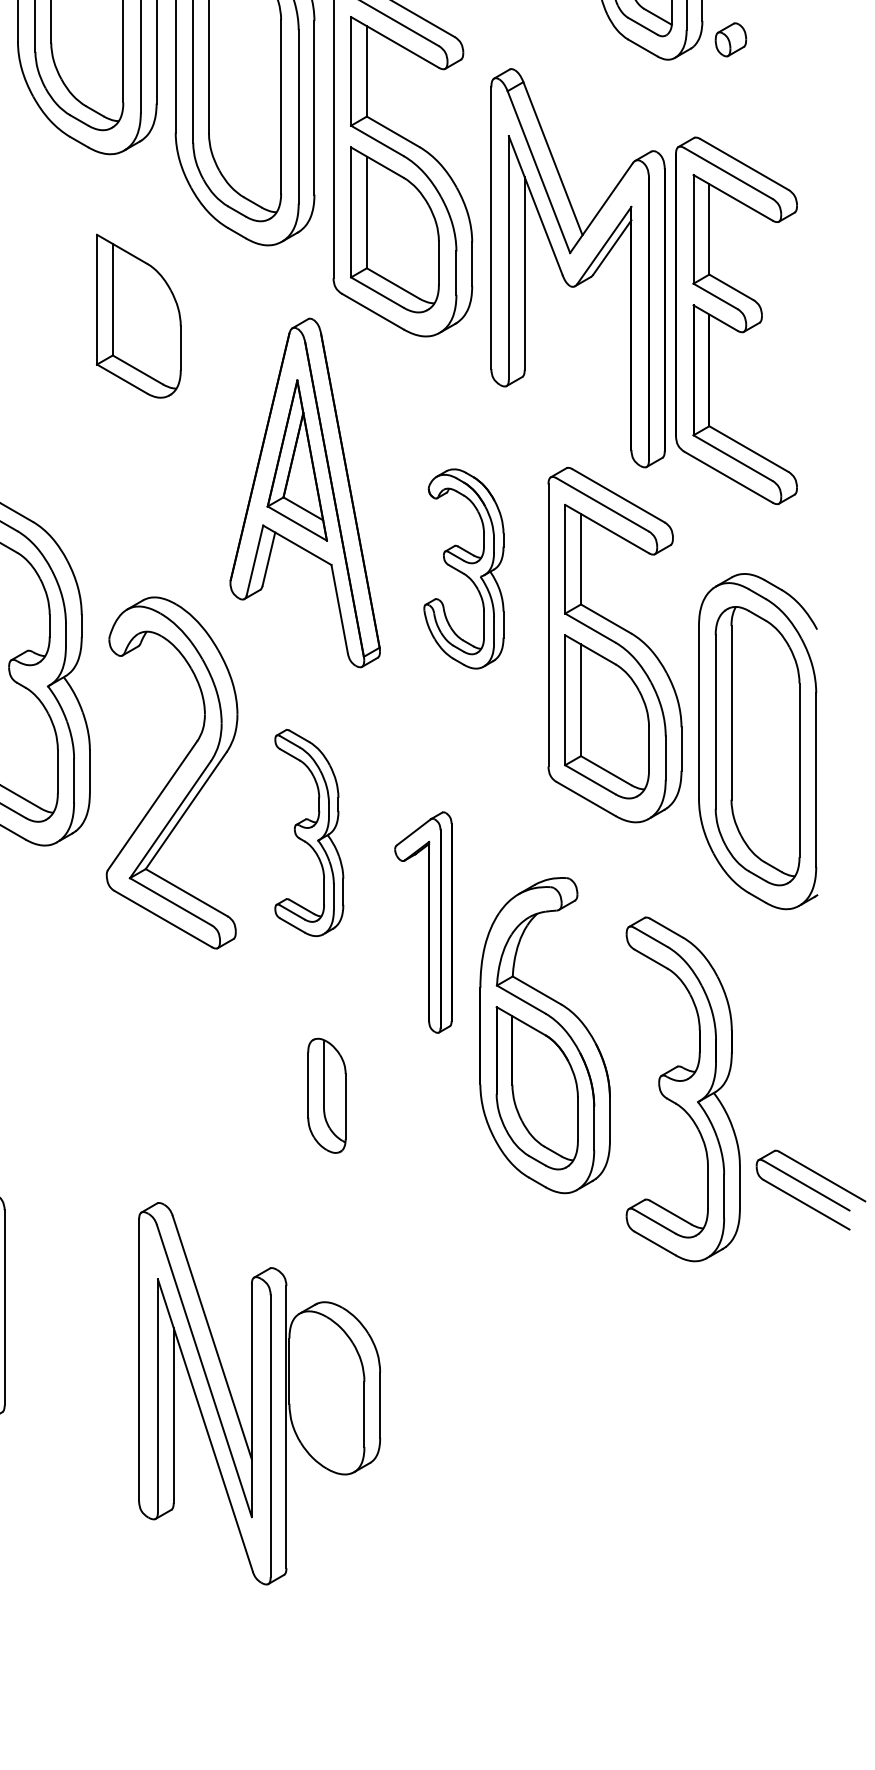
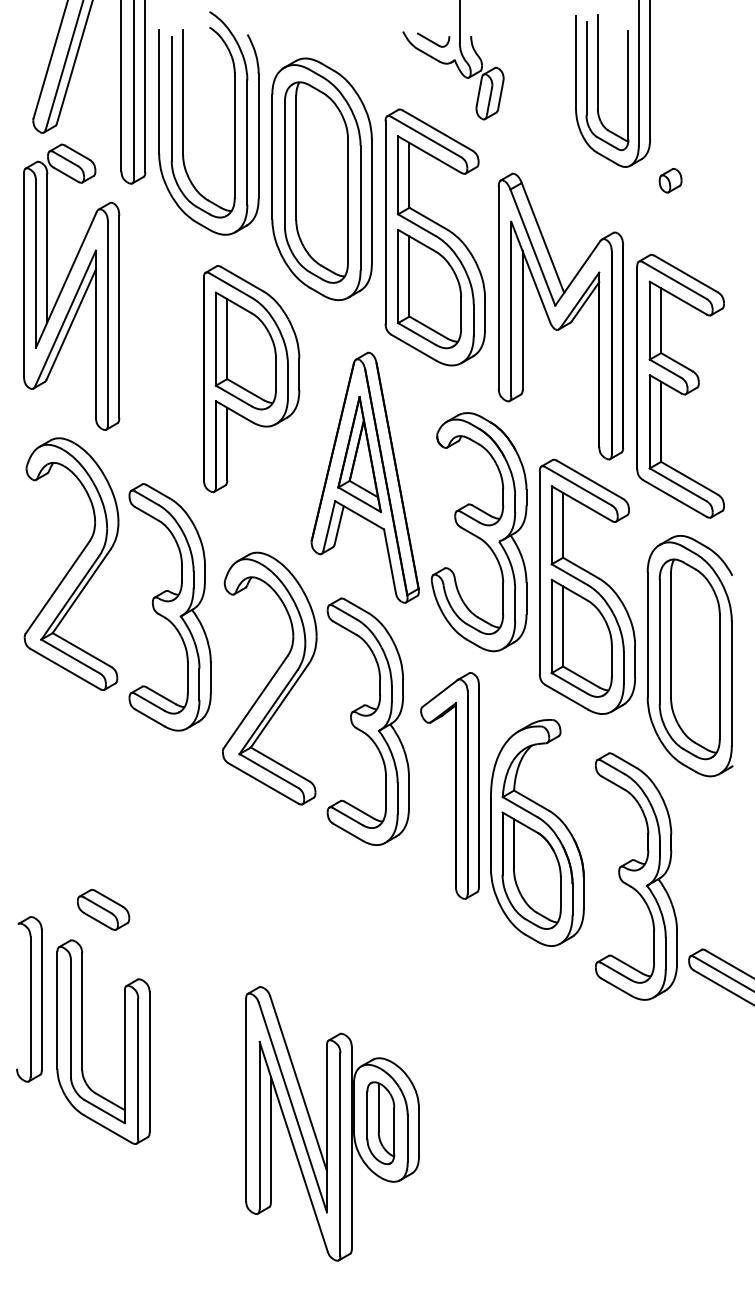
part: (730, 39) -> (670, 180), moved
part: (736, 319) -> (680, 385), moved
part: (146, 355) -> (251, 379), added
part: (463, 569) -> (478, 532), size x1.67
part: (308, 832) -> (367, 721), size x1.67
part: (422, 921) -> (449, 785), size x1.43
part: (545, 1034) -> (537, 832), moved
part: (683, 1089) -> (636, 876), moved
part: (326, 1094) -> (380, 1122), moved

